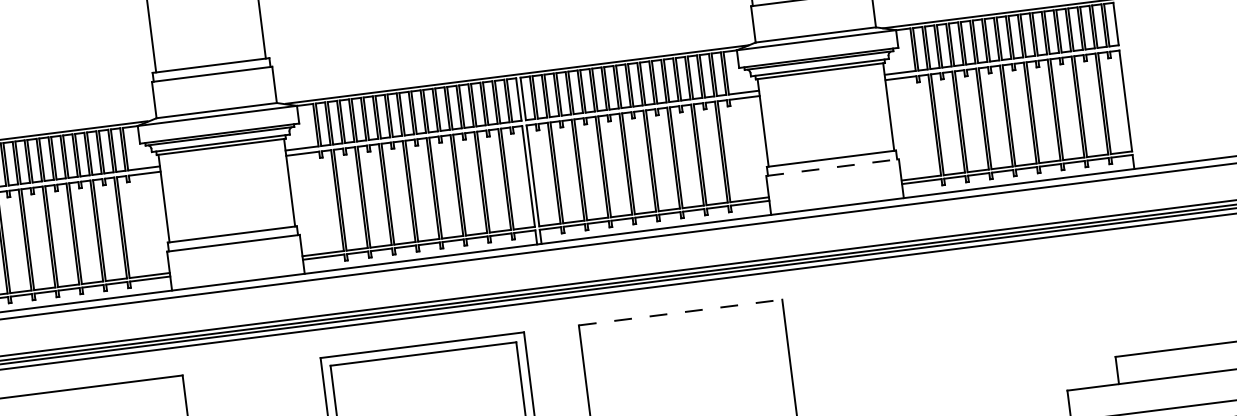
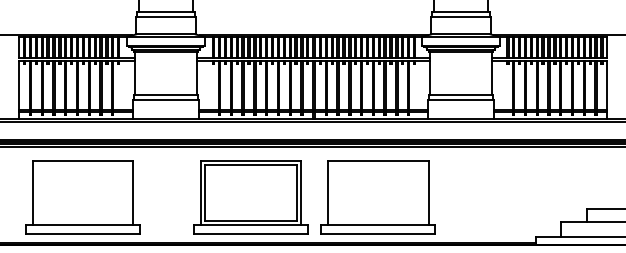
line: (831, 167) -> (460, 99), dashed -> solid
line: (680, 312) -> (378, 160), dashed -> solid

